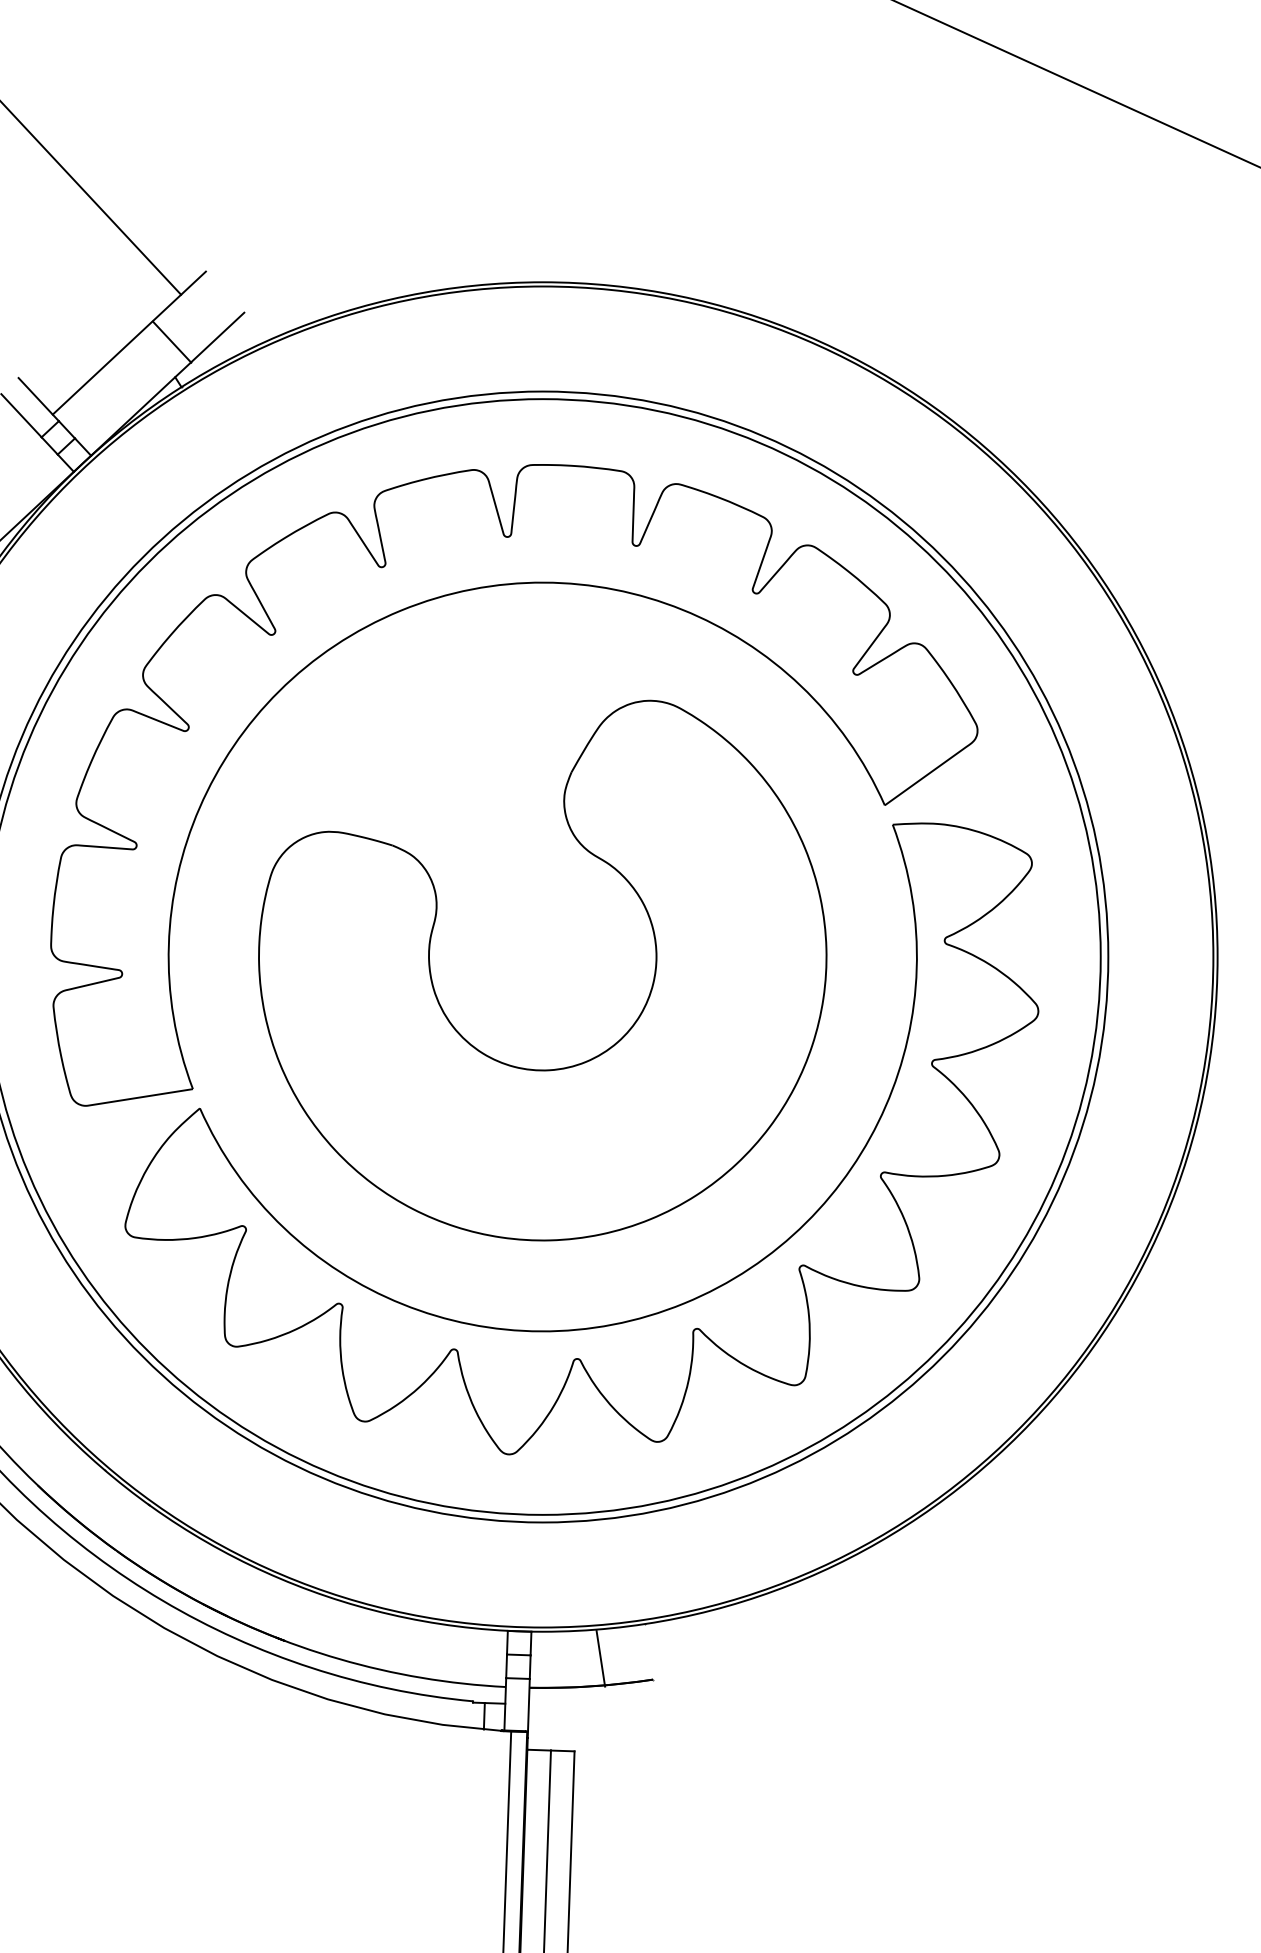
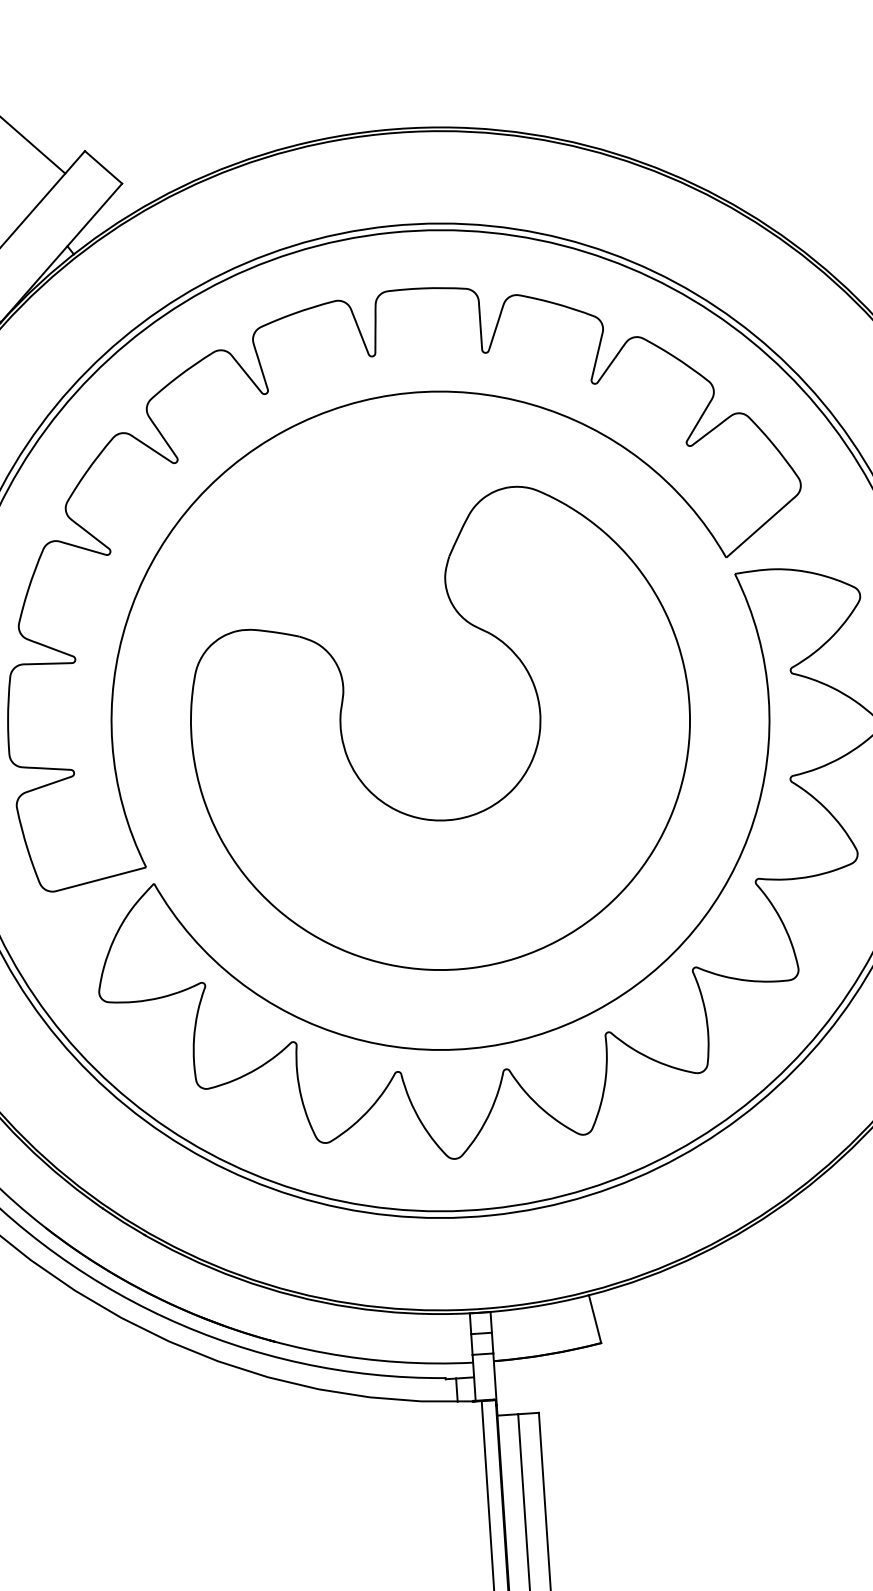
line: (171, 341) -> (102, 166), moved
line: (600, 1658) -> (594, 1318), moved

